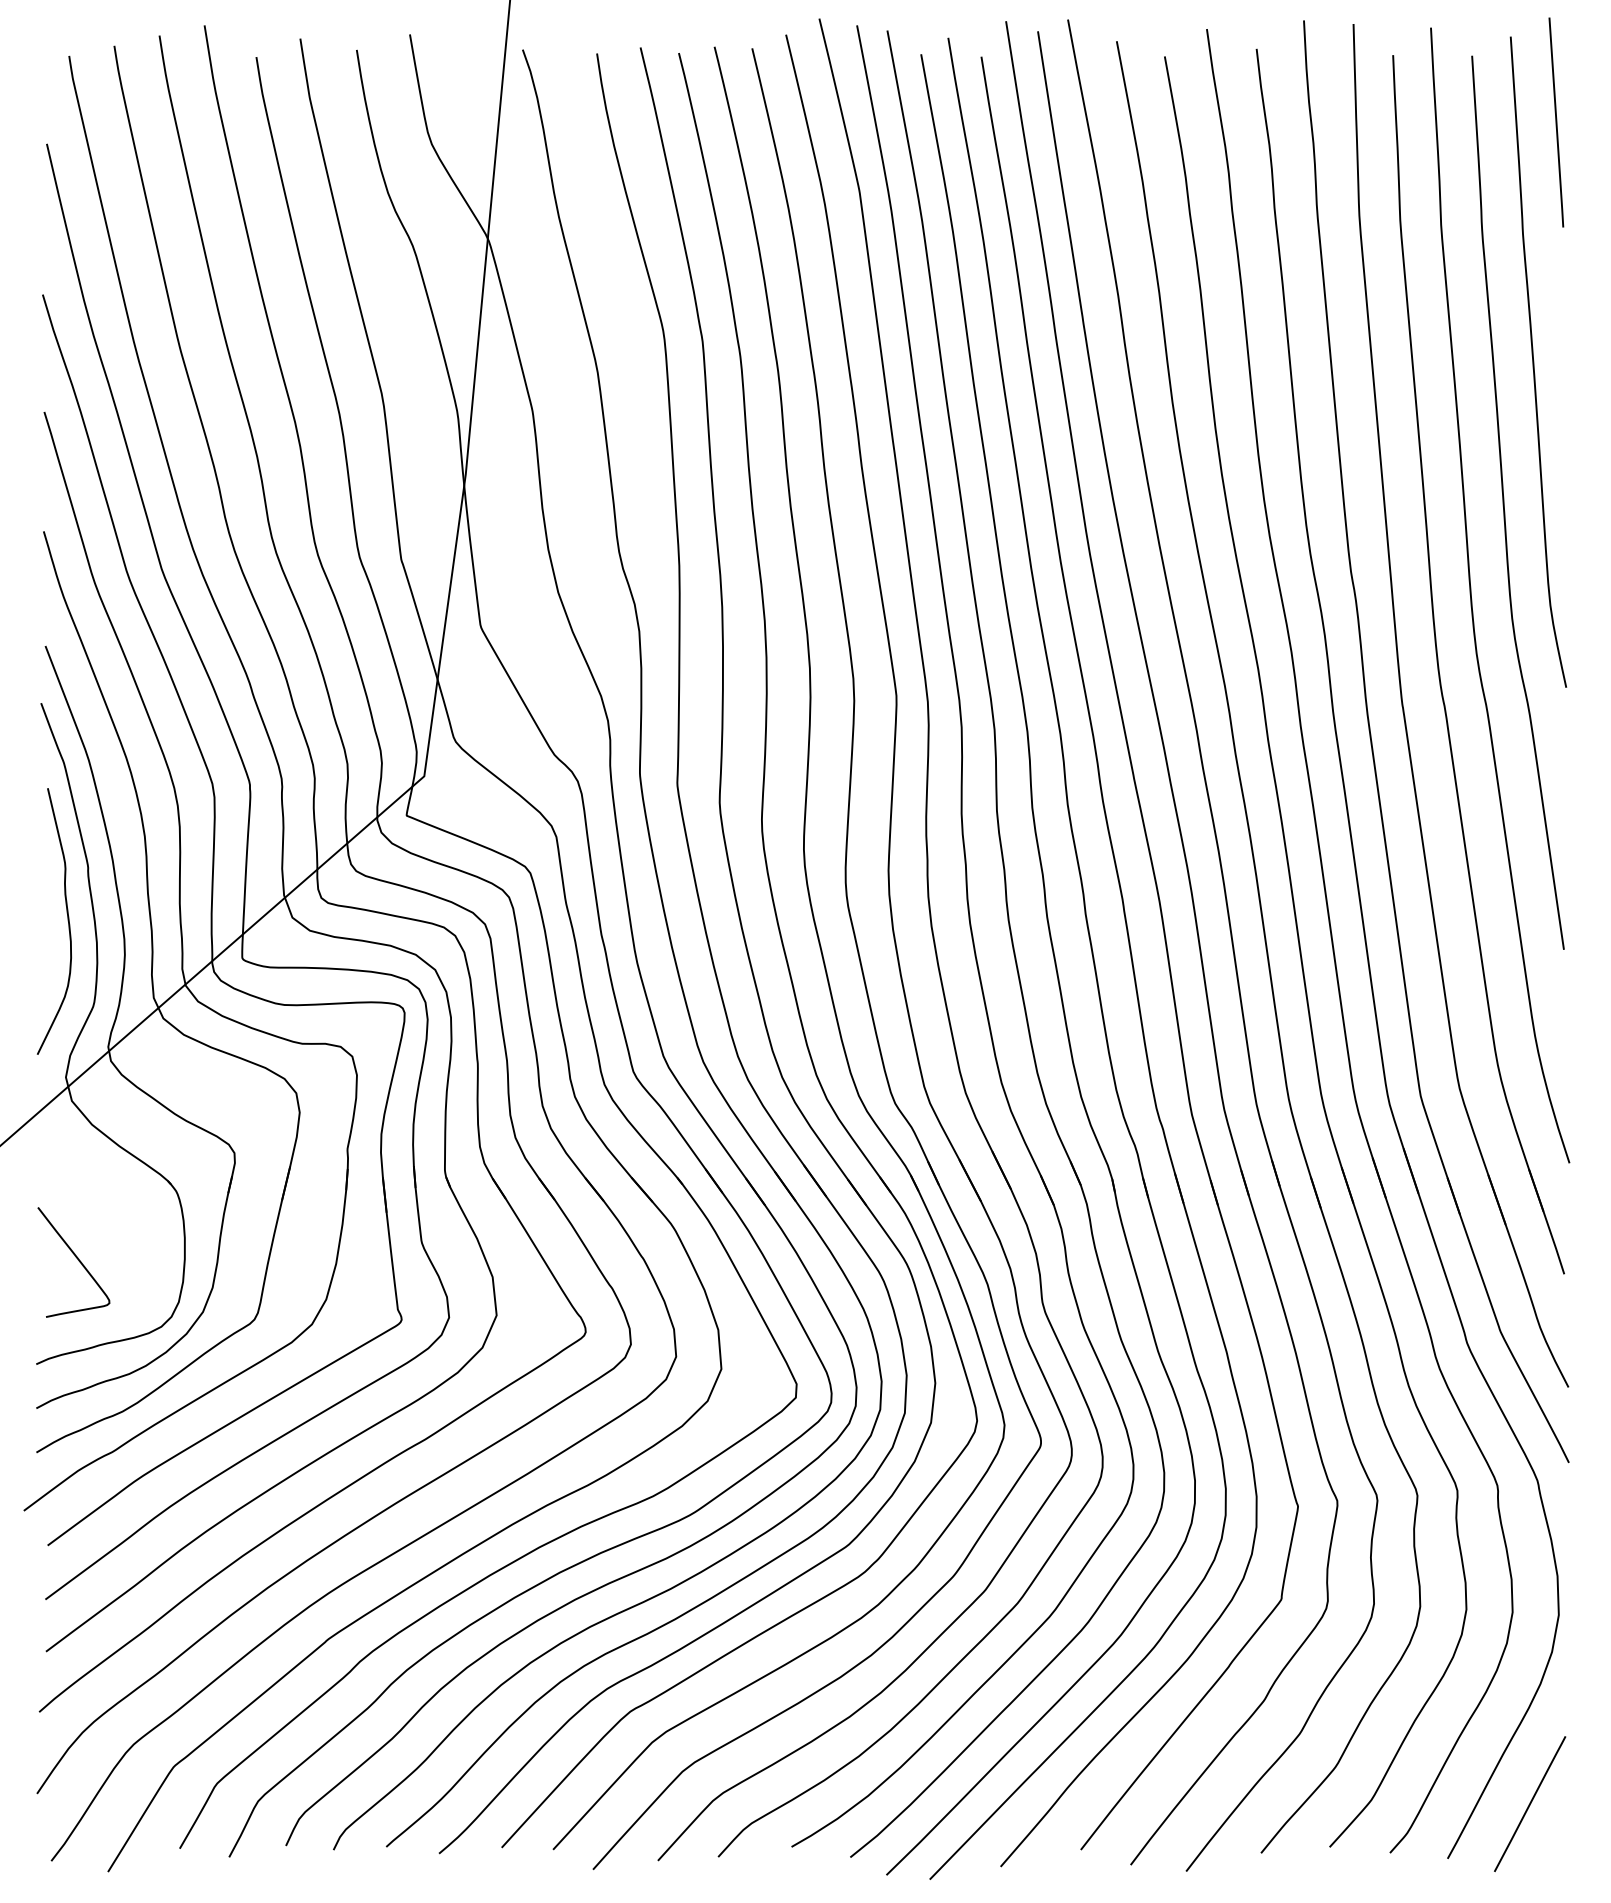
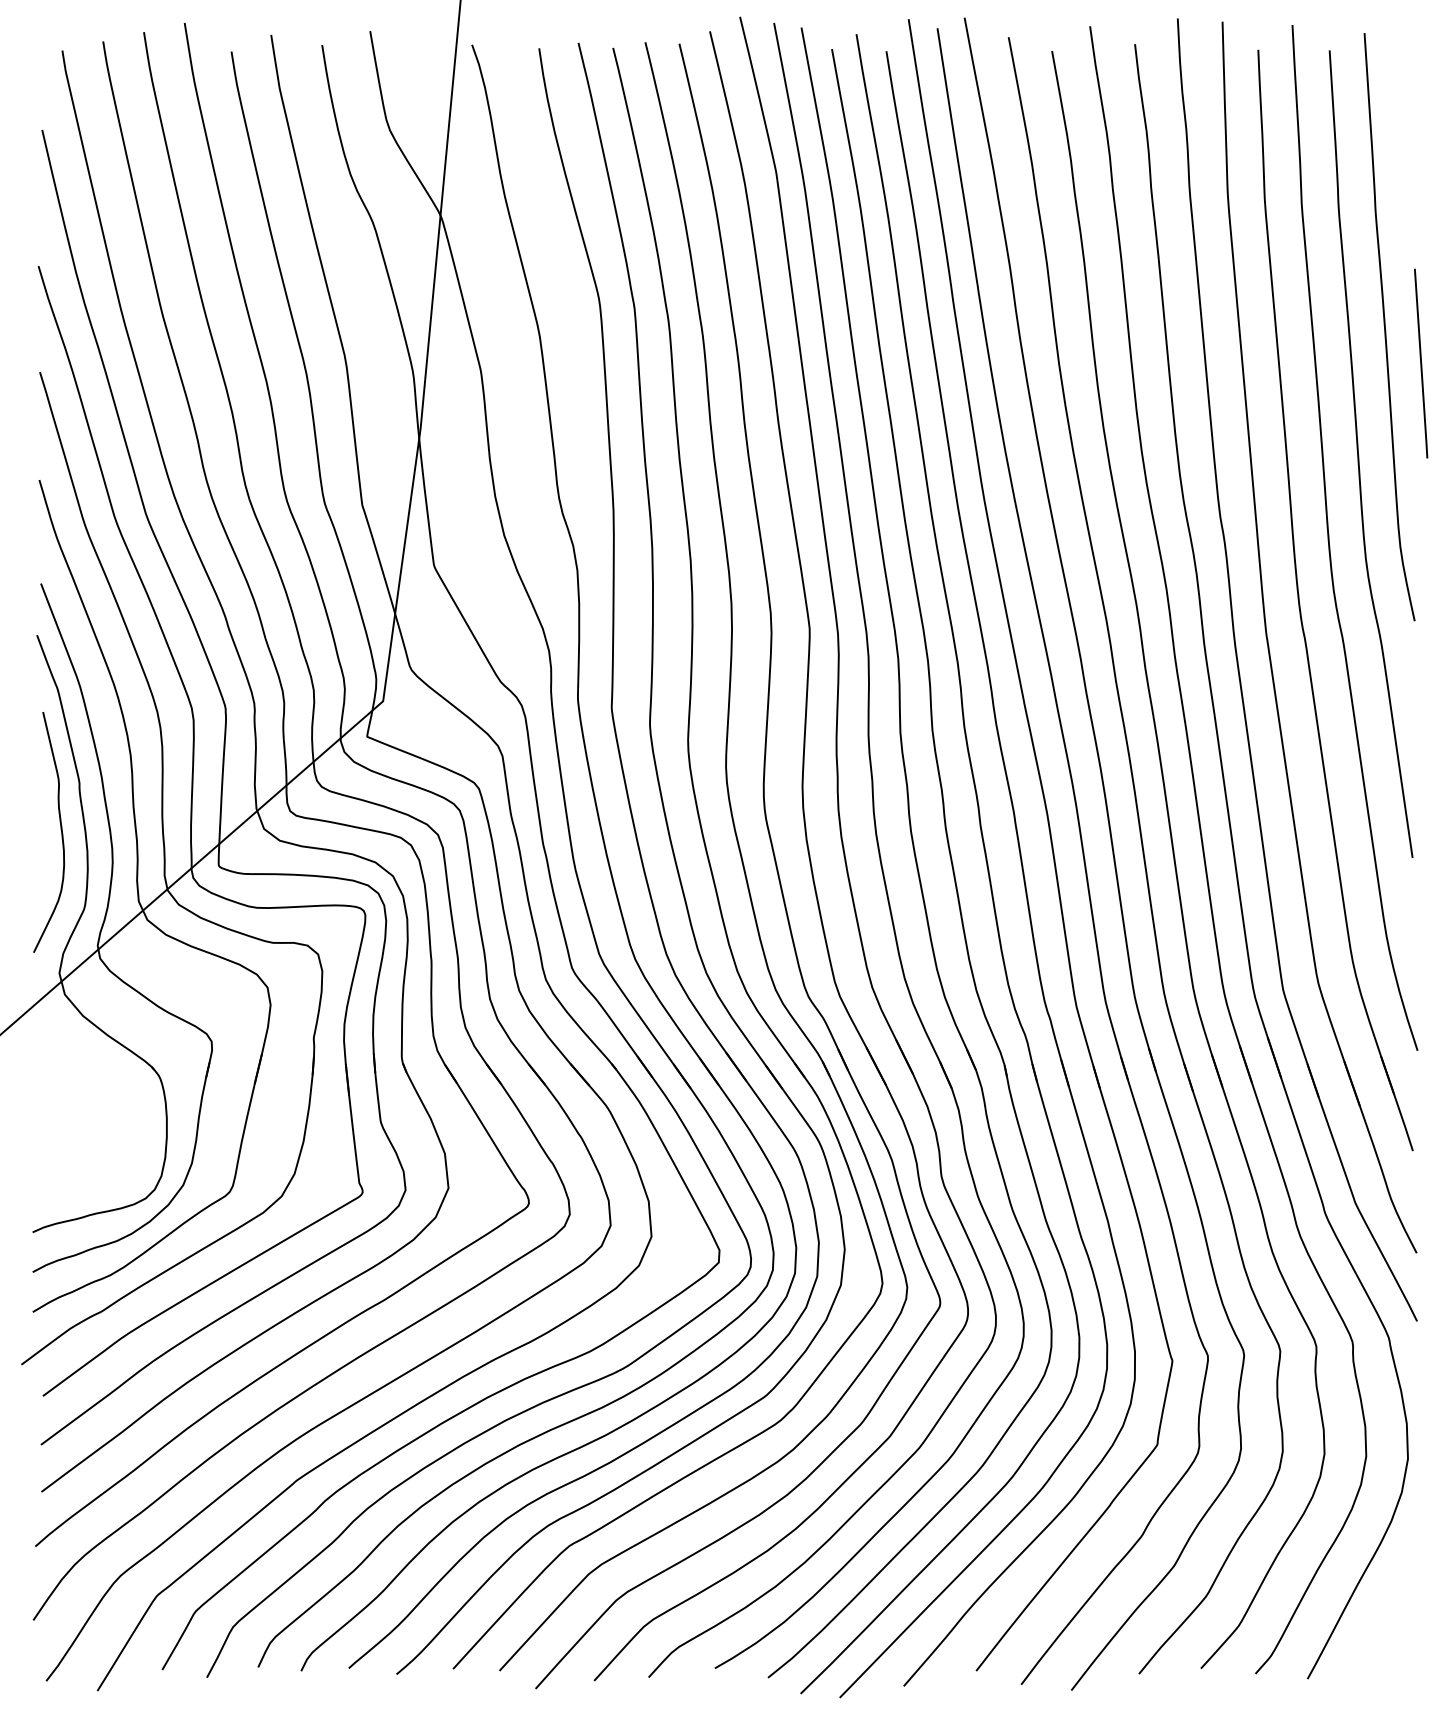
line: (1556, 122) -> (1421, 363), moved
curve: (76, 1258) -> (68, 1136), removed
line: (1530, 1804) -> (1382, 1630), removed

